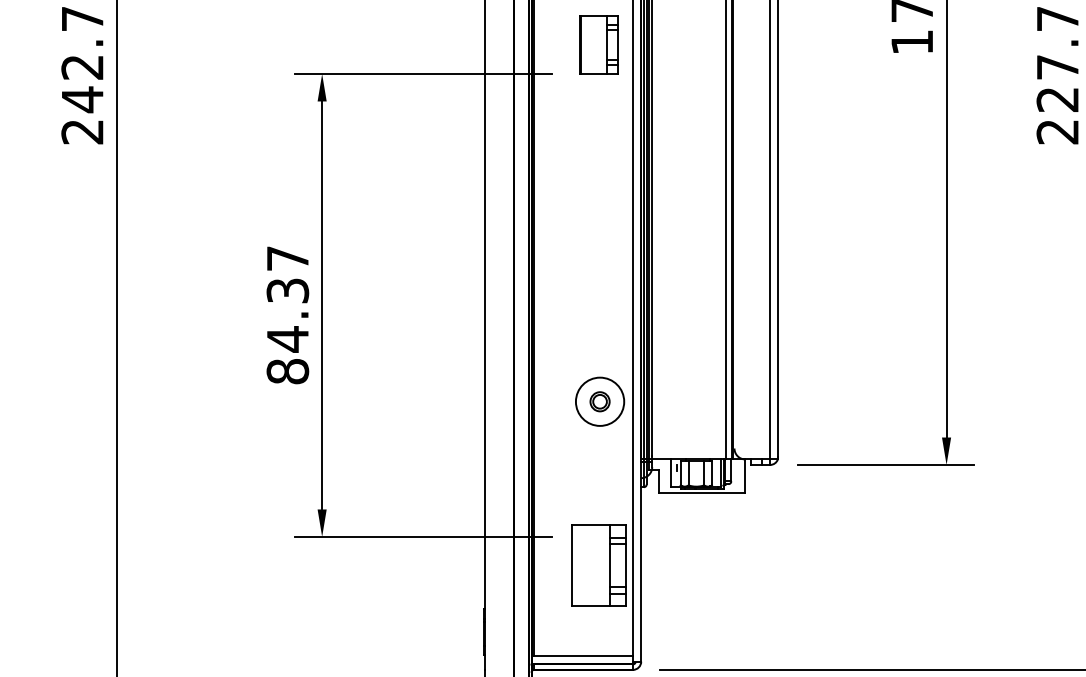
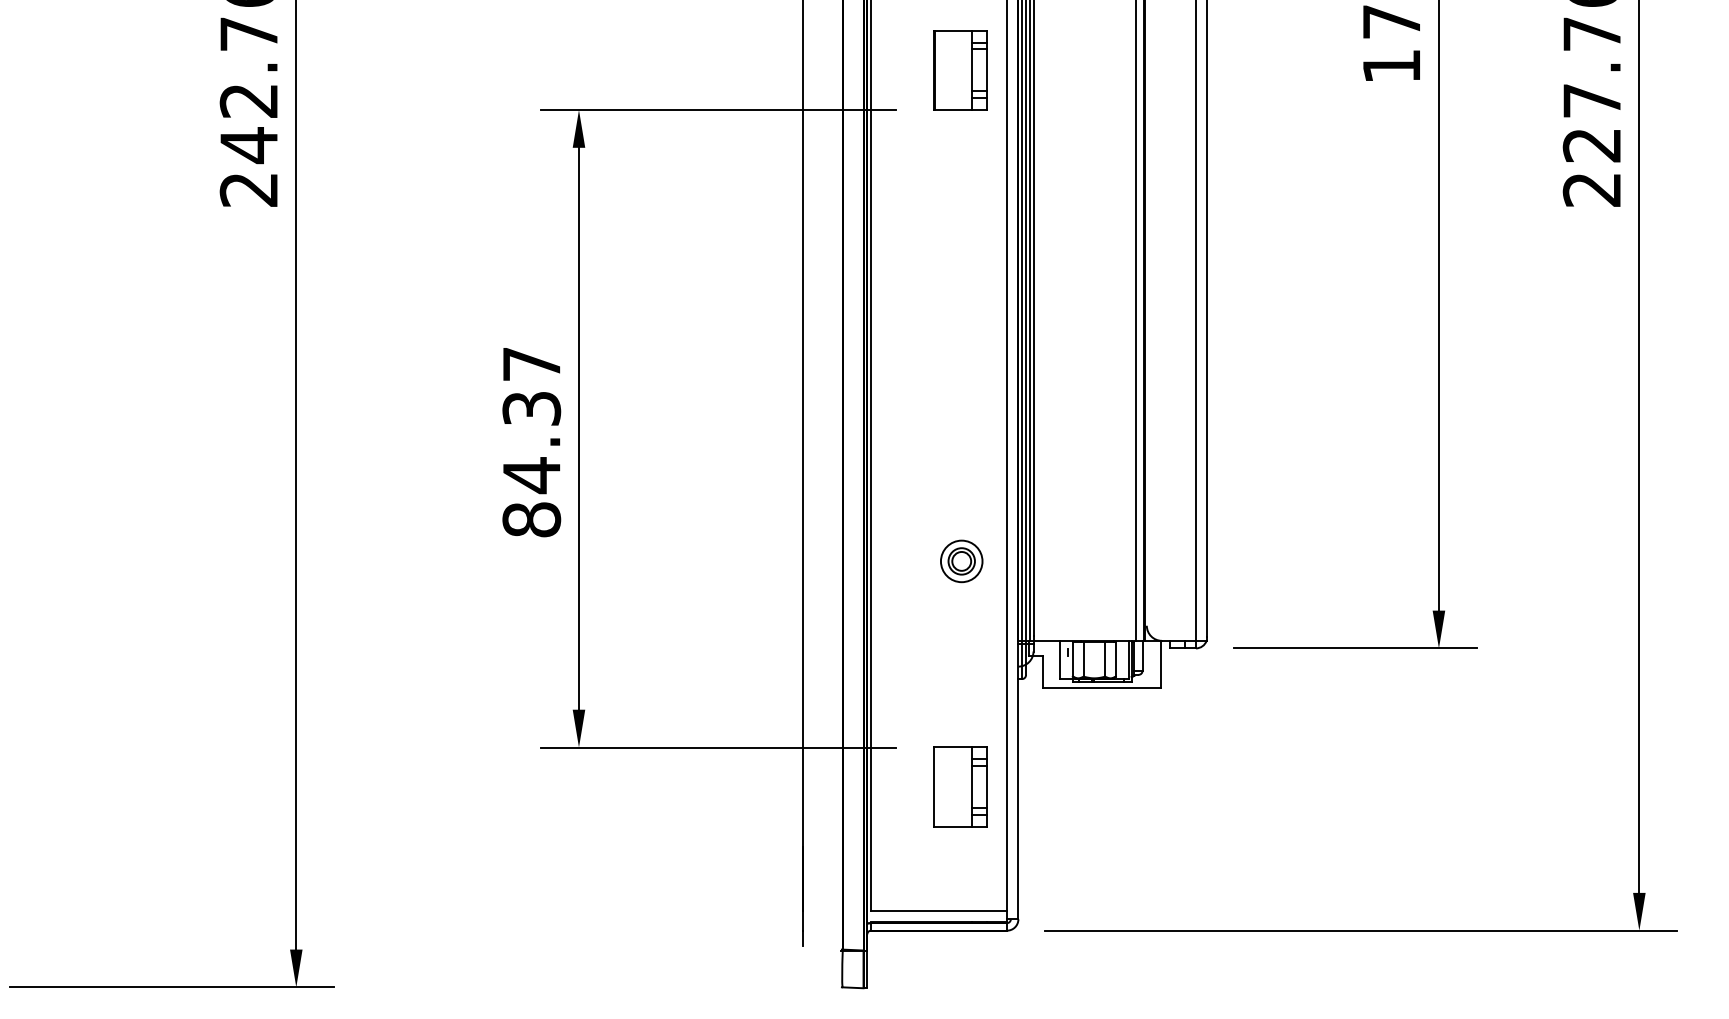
circle: (599, 401) -> (961, 561), size x0.62
part: (599, 565) -> (960, 786), size x0.71

